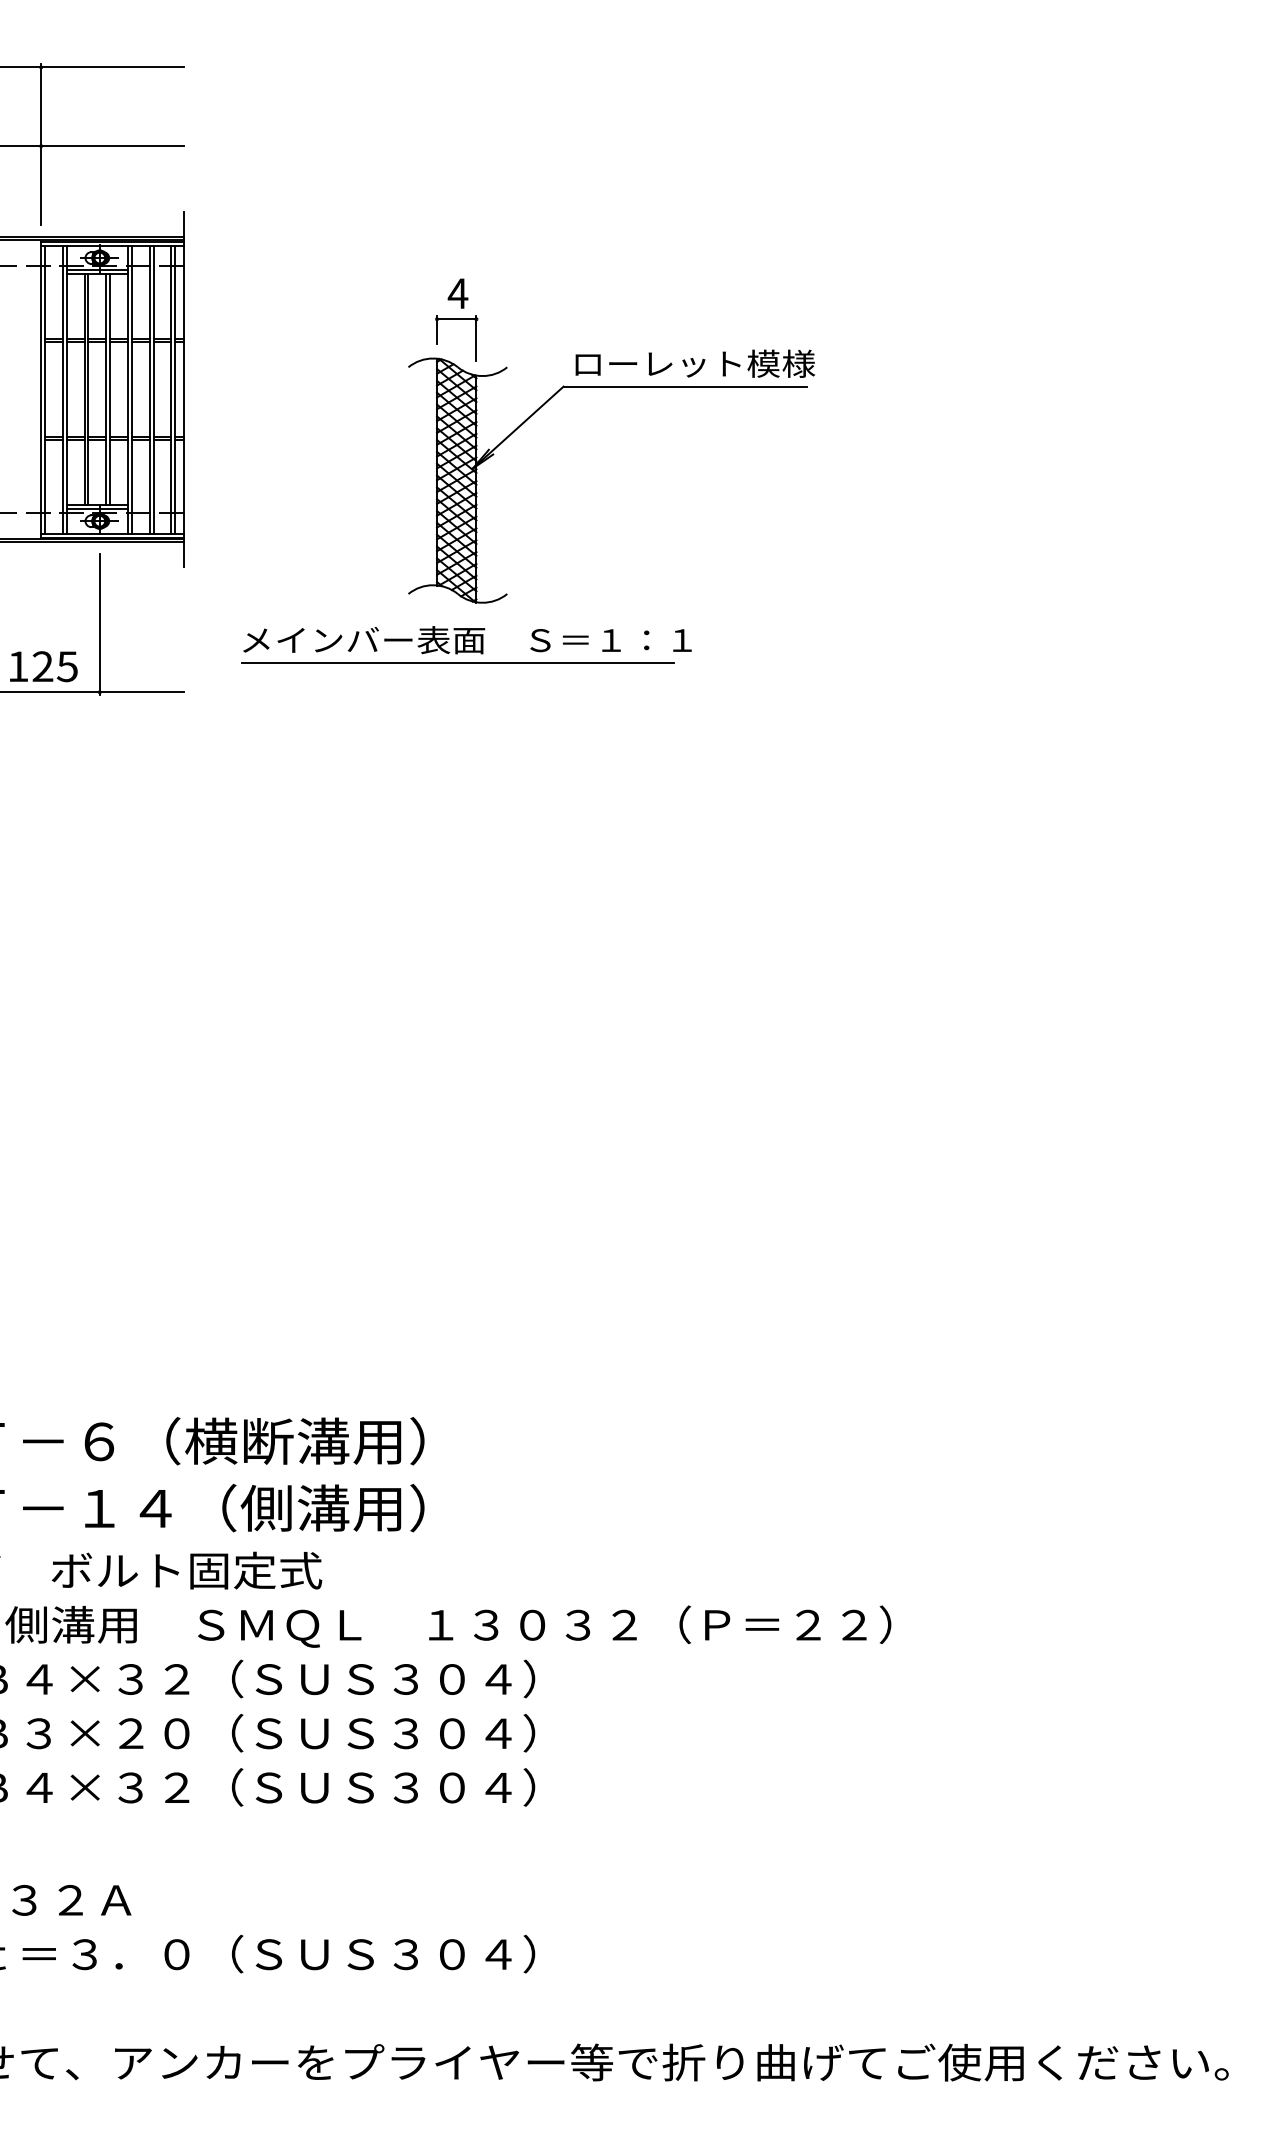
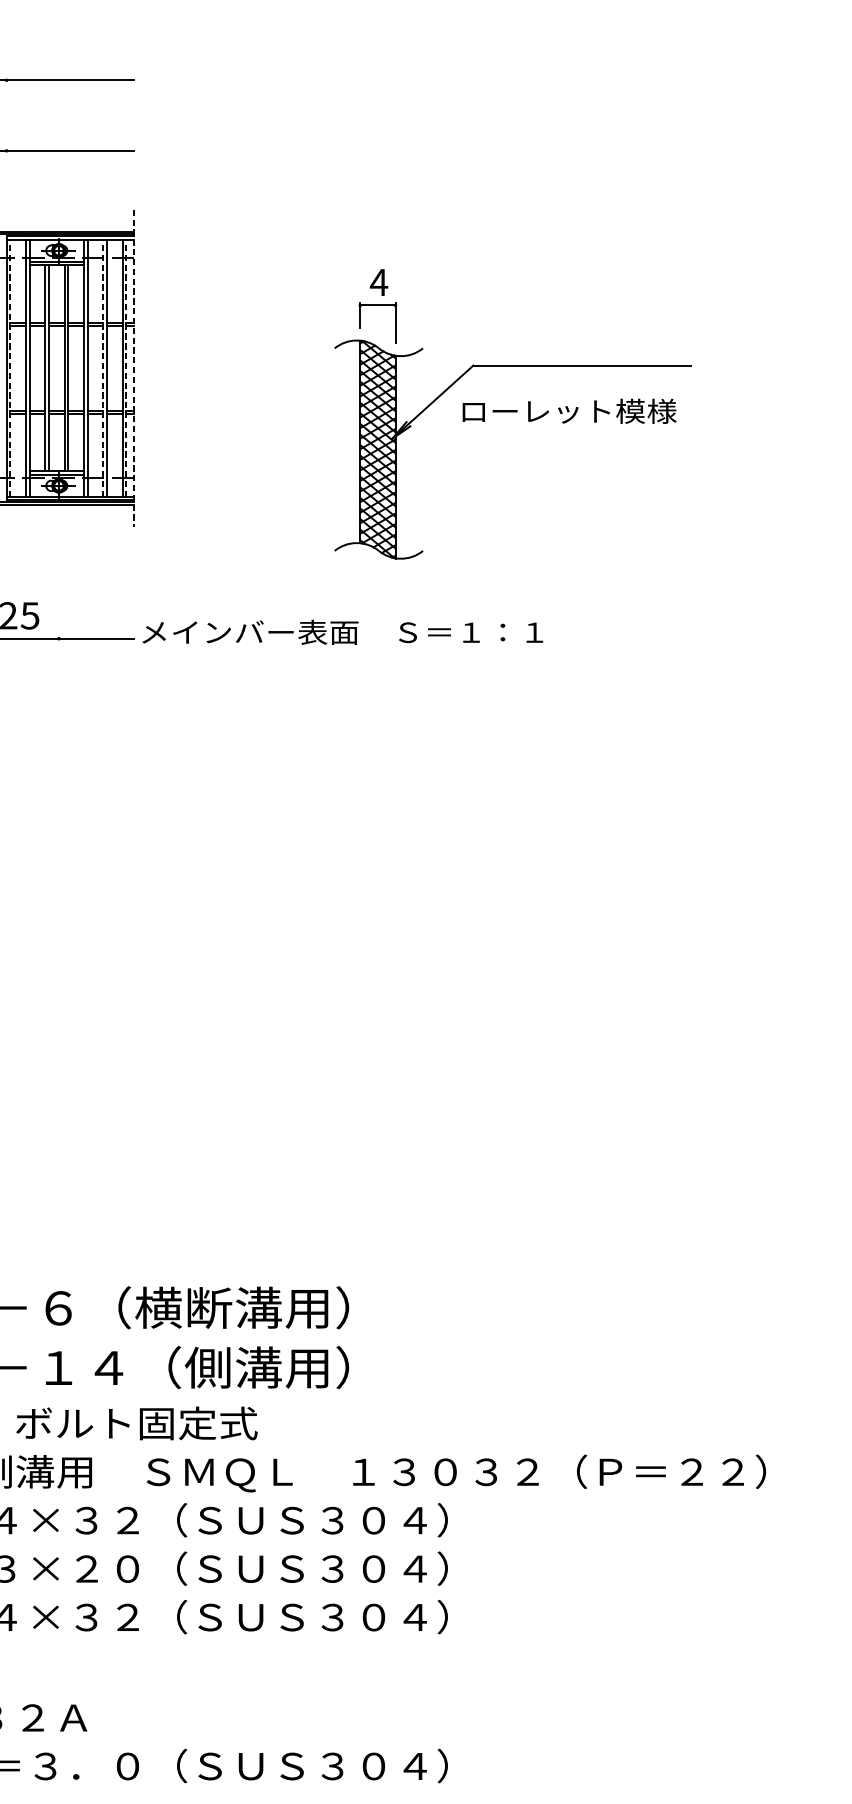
line: (41, 144) -> (6, 149), removed
text: (695, 363) -> (569, 411), moved
line: (45, 389) -> (10, 368), solid -> dashed
line: (149, 389) -> (103, 368), solid -> dashed
line: (175, 389) -> (126, 368), solid -> dashed
line: (184, 390) -> (134, 369), solid -> dashed
line: (99, 624) -> (58, 578), removed
text: (467, 640) -> (342, 632), moved
line: (458, 662) -> (379, 612), removed

